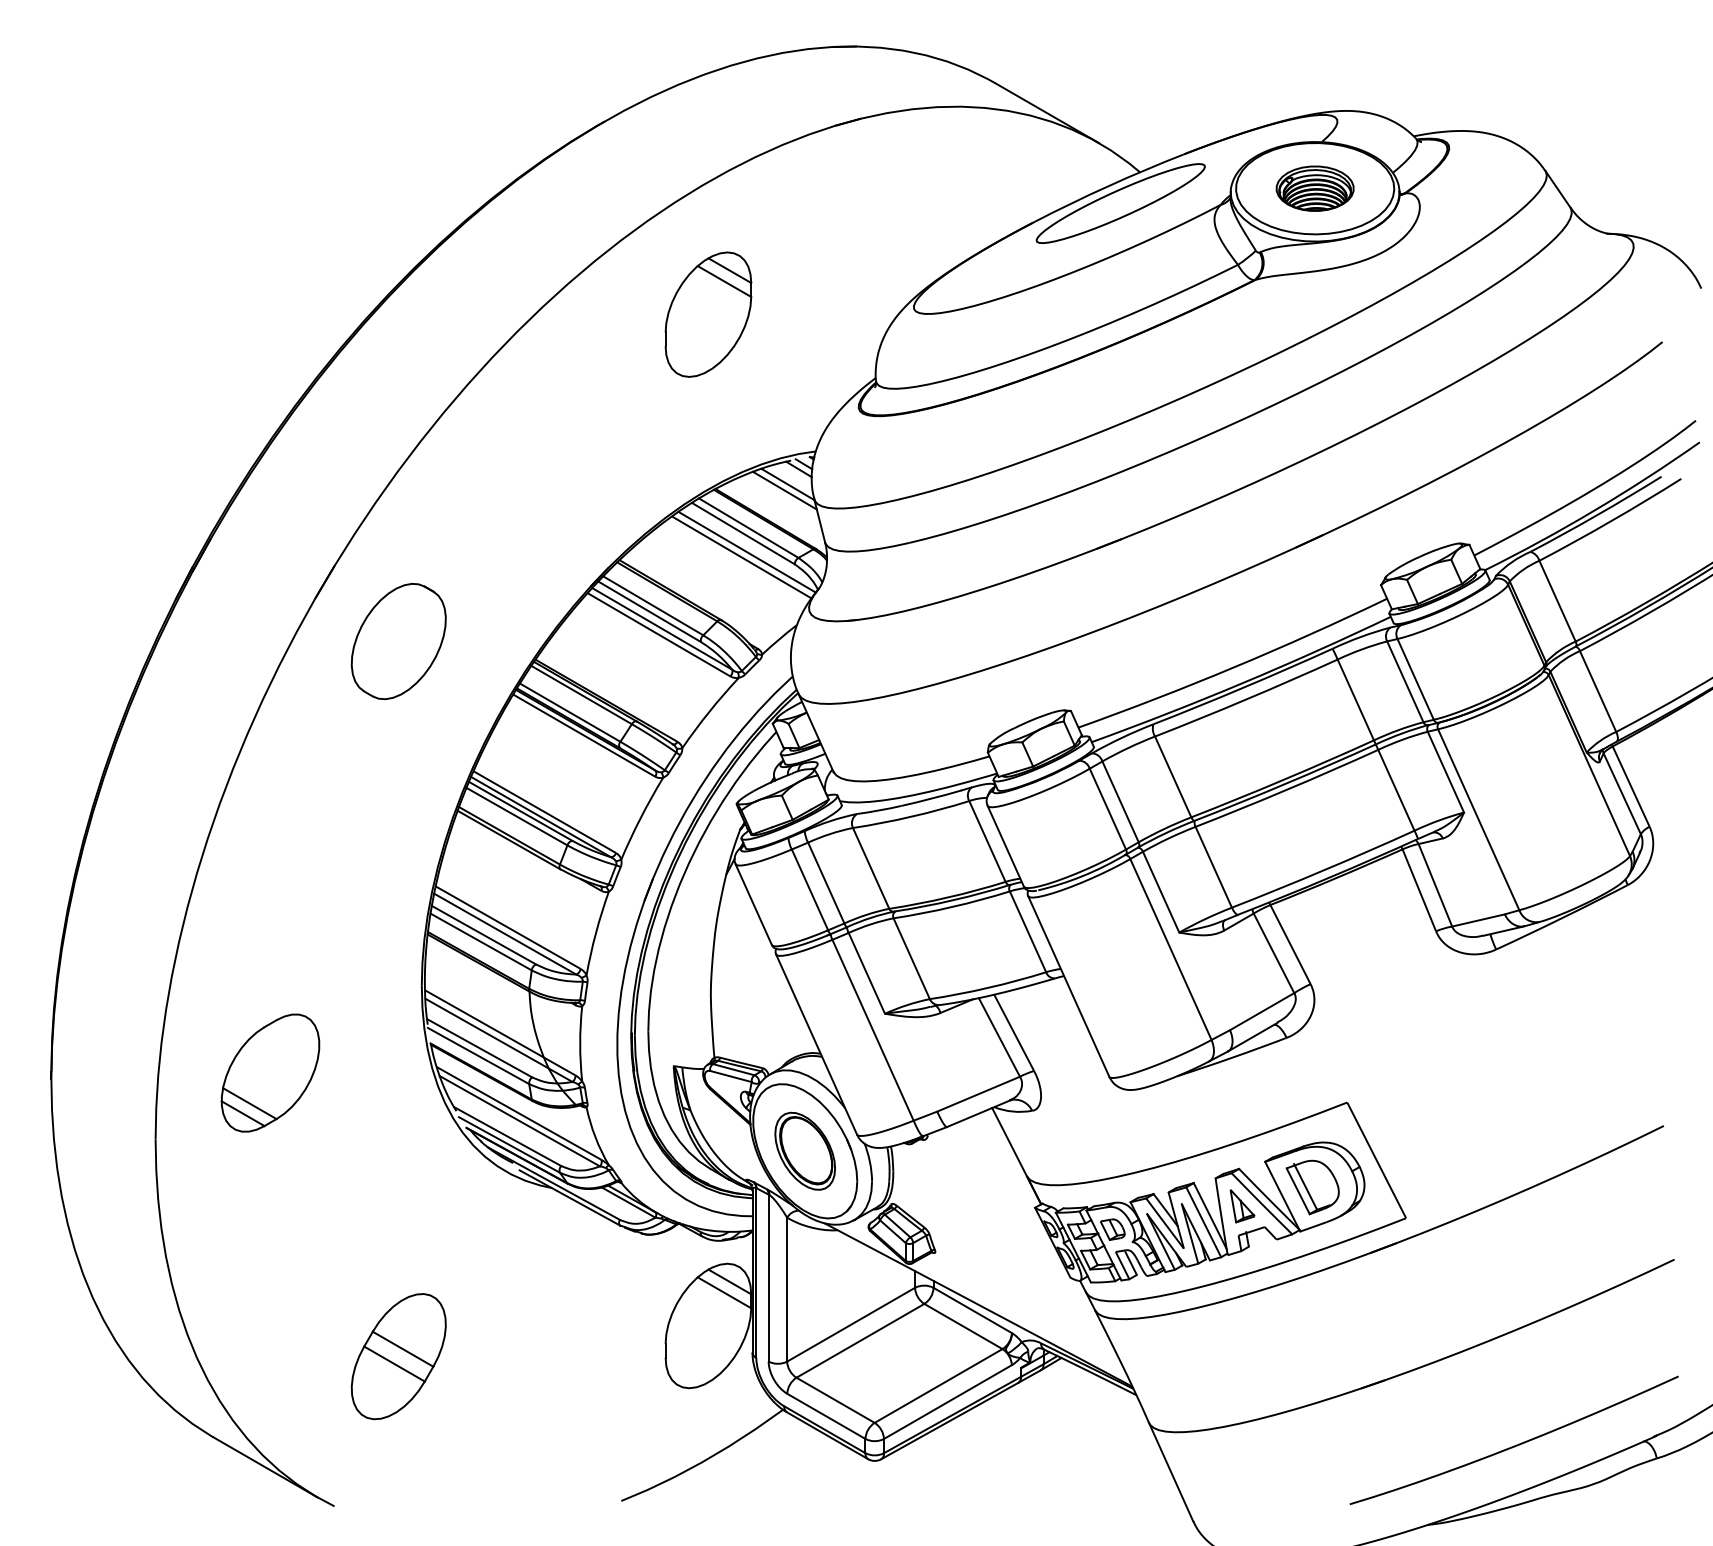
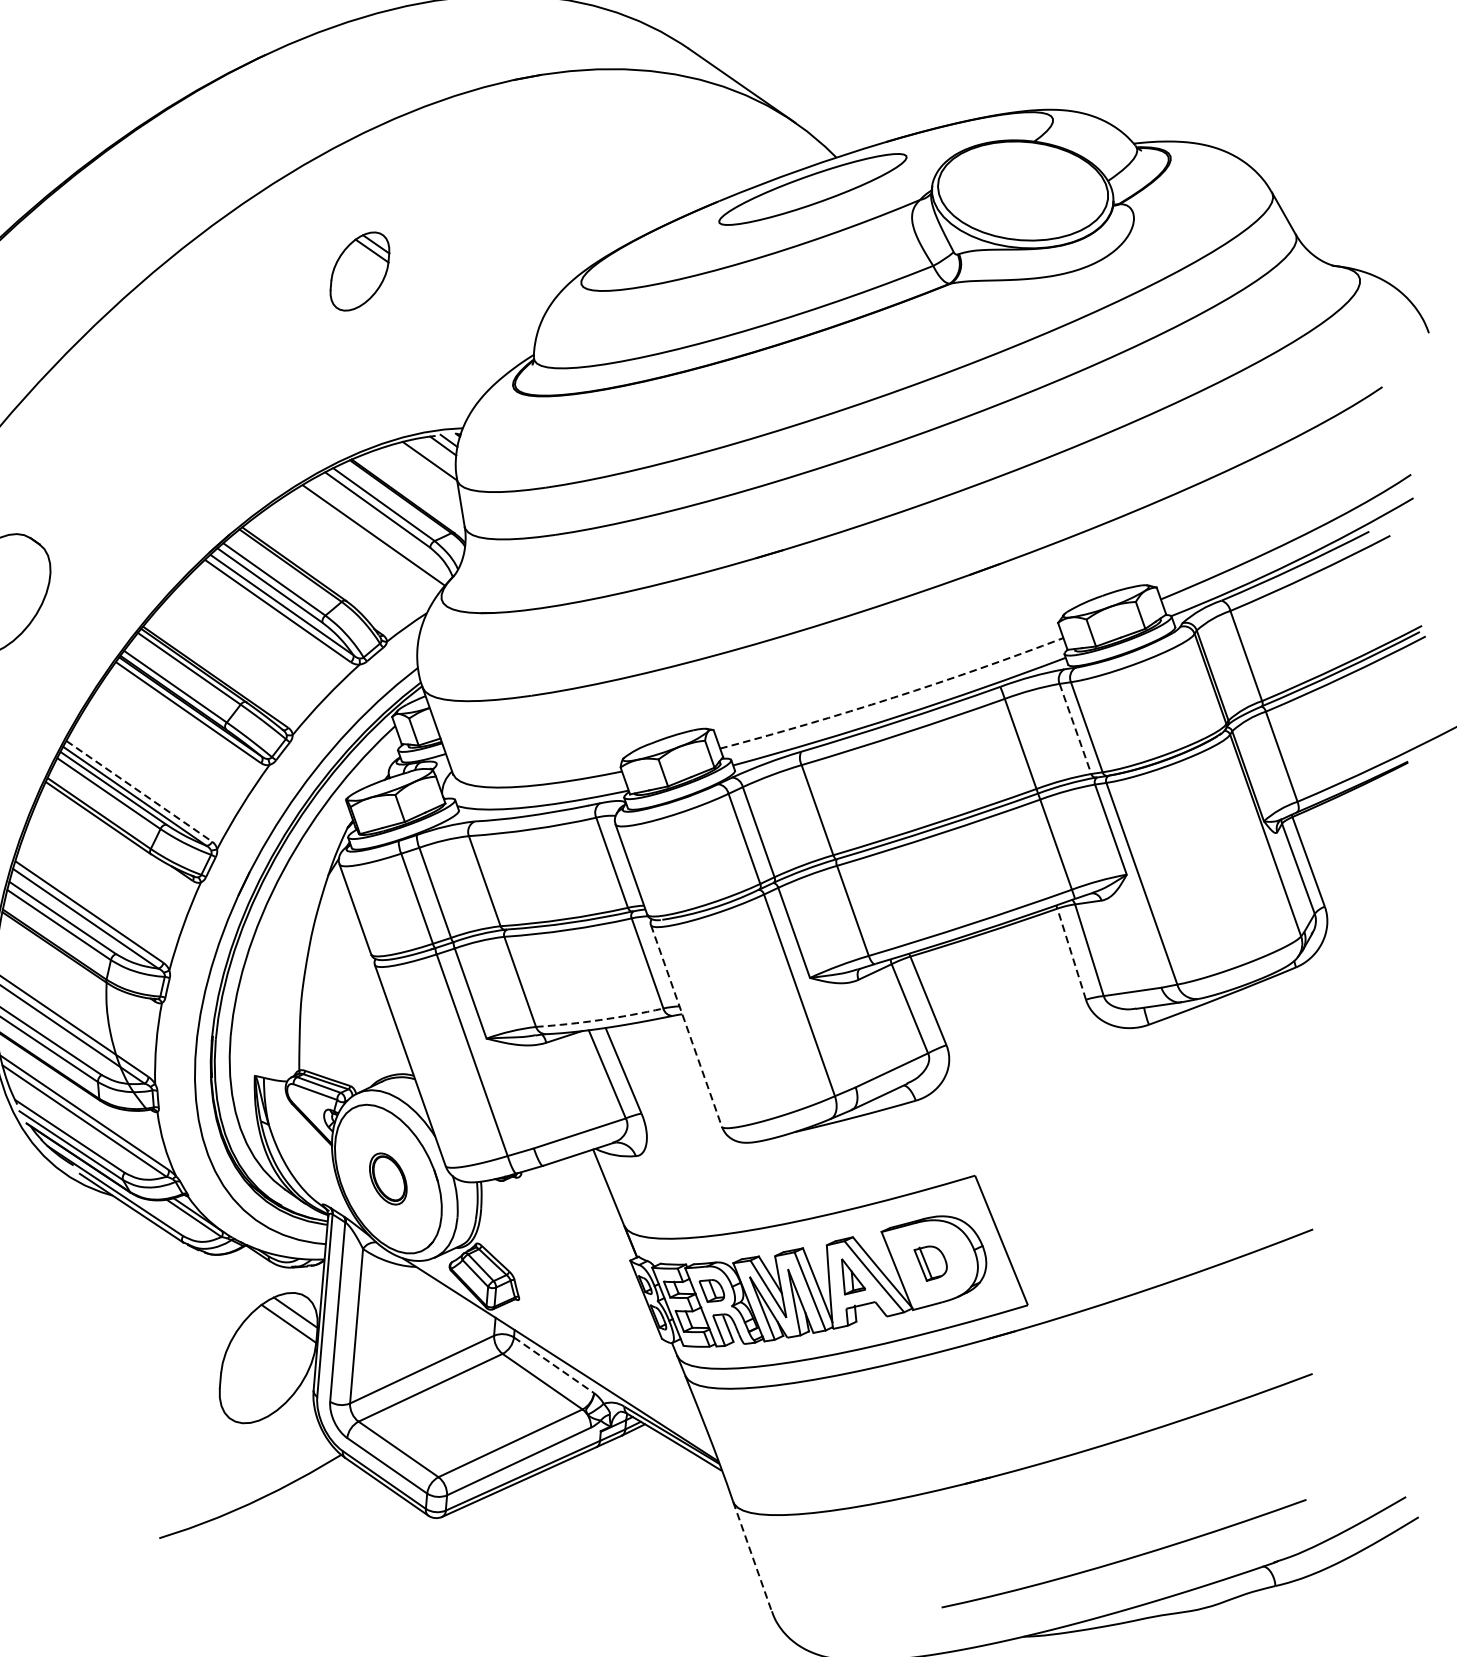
part: (1314, 188) -> (1022, 190), removed
part: (708, 314) -> (360, 271), size x0.6
line: (784, 490) -> (425, 467), removed
line: (746, 551) -> (379, 529), removed
arc: (1234, 667) -> (893, 698), solid -> dashed
line: (1405, 682) -> (1075, 729), solid -> dashed
line: (545, 812) -> (139, 791), solid -> dashed
line: (1419, 890) -> (1071, 954), solid -> dashed
arc: (988, 987) -> (600, 1019), solid -> dashed
line: (1069, 987) -> (687, 1027), solid -> dashed
part: (804, 1150) -> (387, 1178), size x0.6
part: (1312, 1187) -> (930, 1263), size x0.6
line: (973, 1310) -> (554, 1365), solid -> dashed
line: (1171, 1471) -> (753, 1556), solid -> dashed

